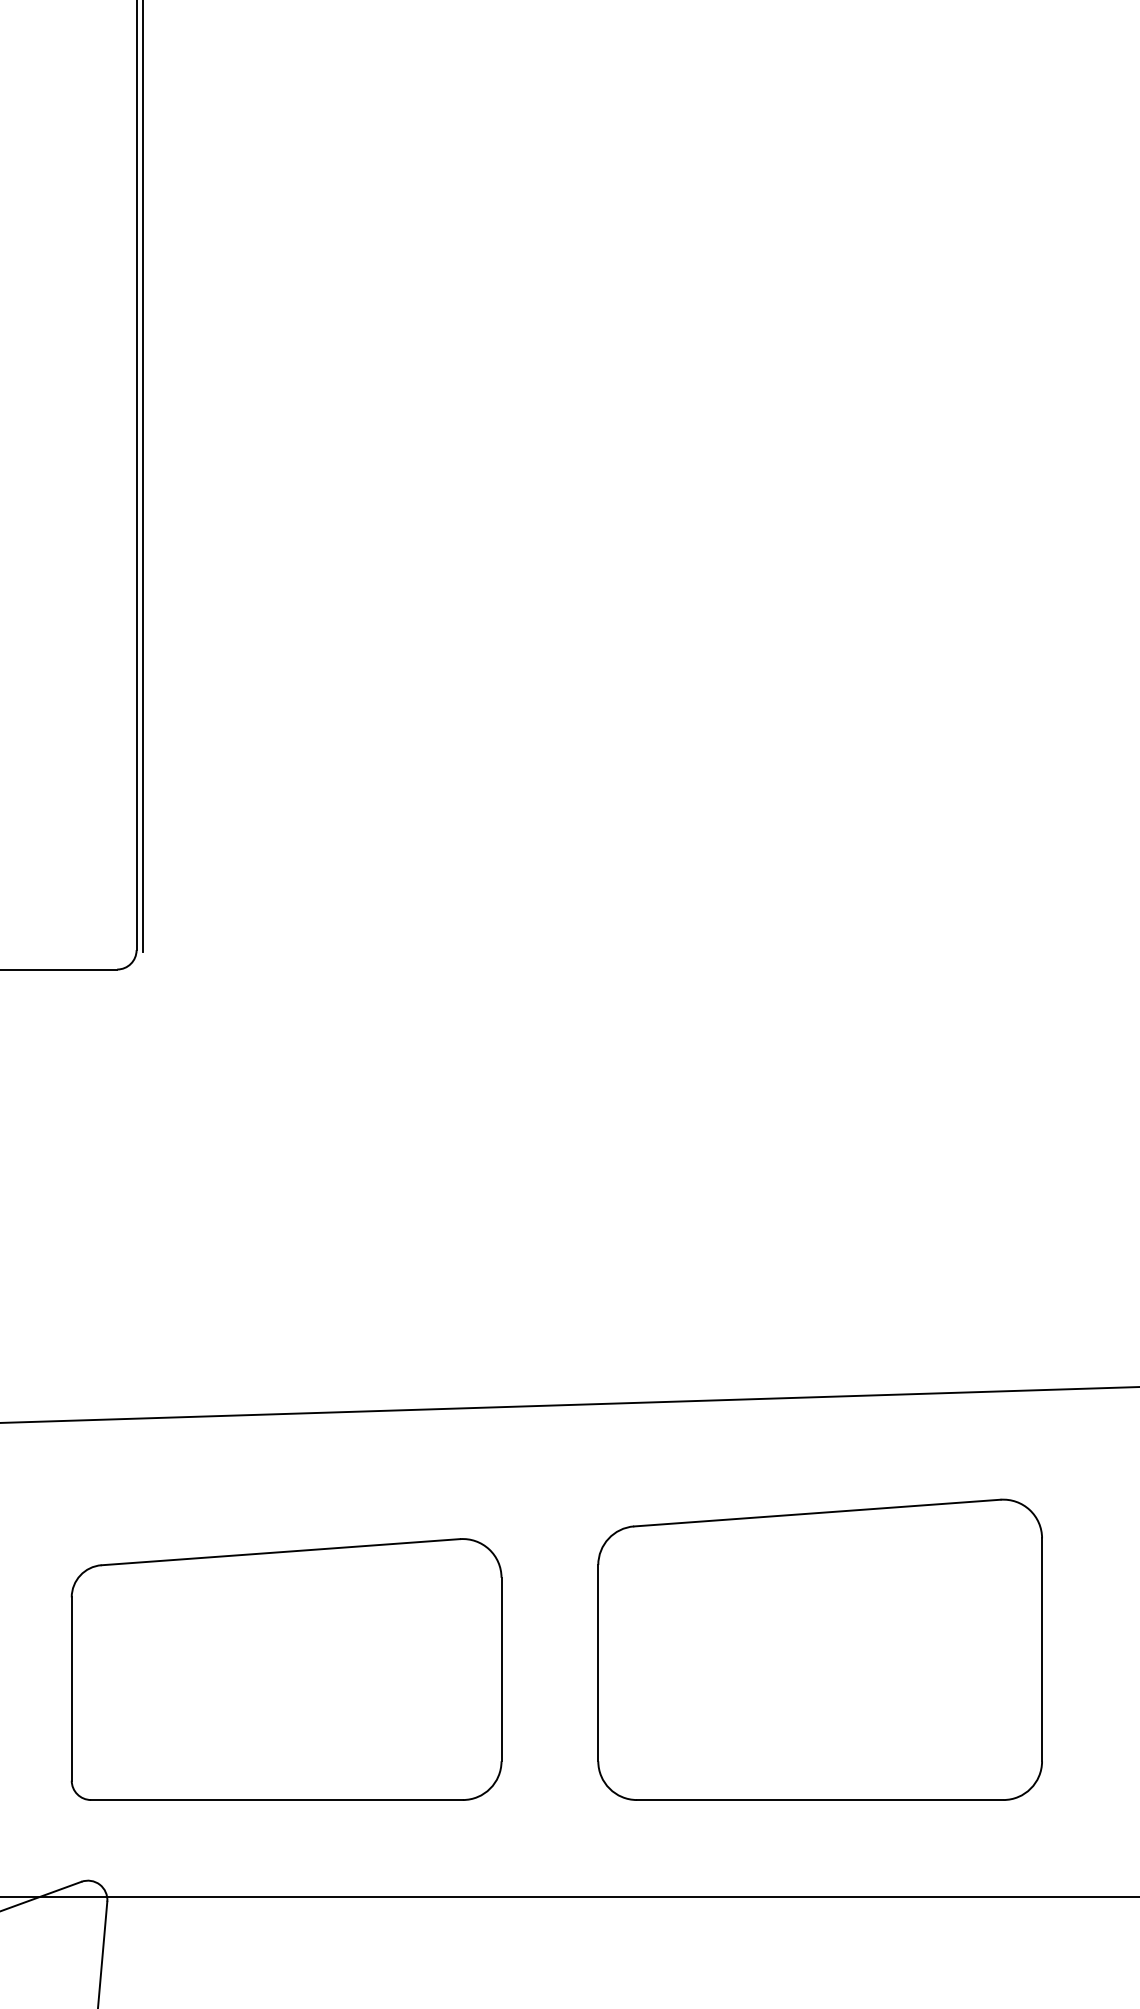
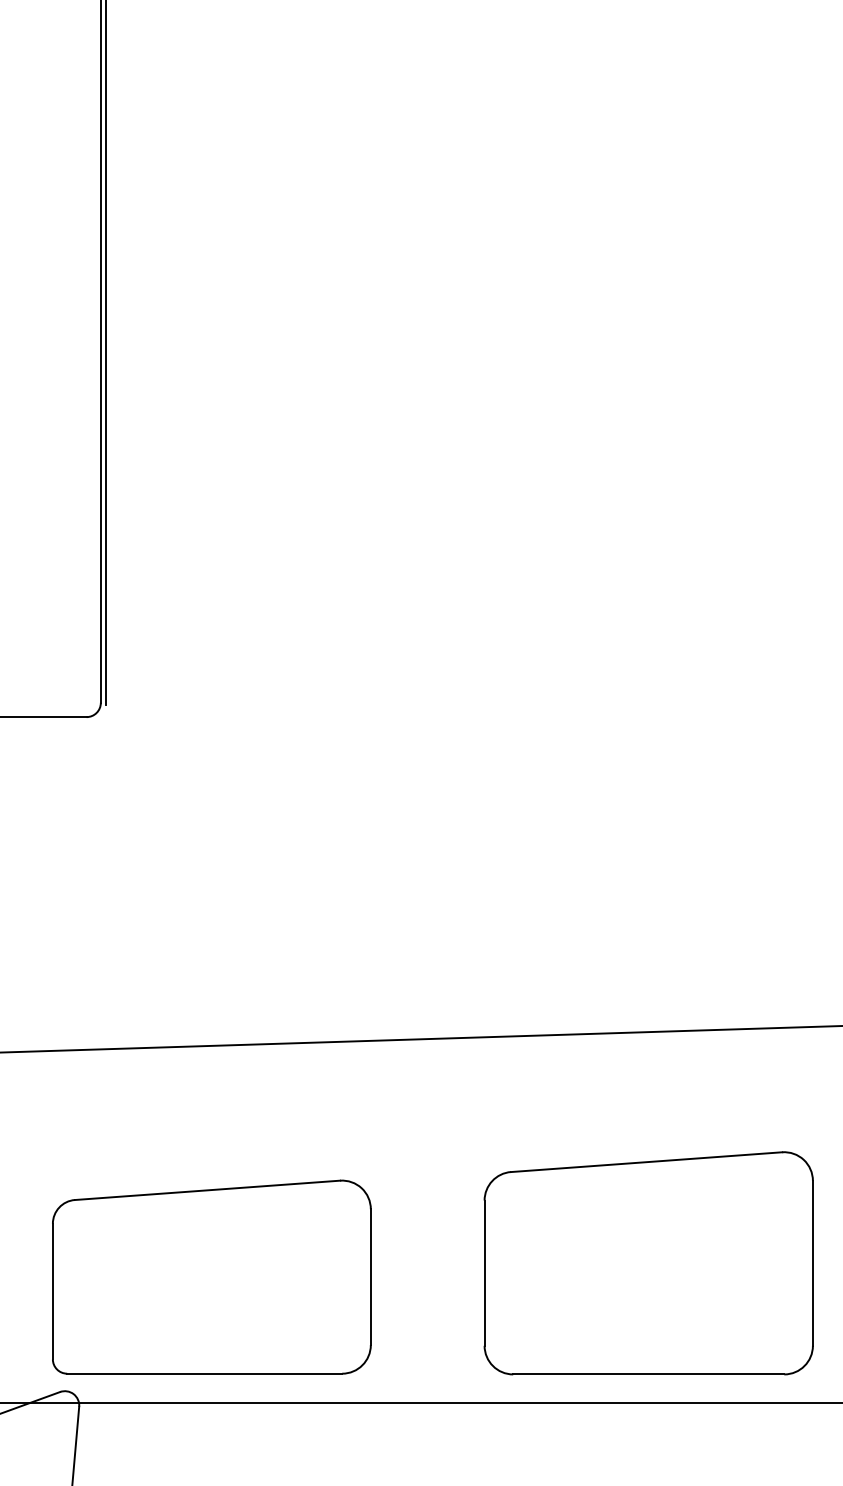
part: (819, 1649) -> (648, 1263), moved
part: (286, 1669) -> (211, 1277), moved

